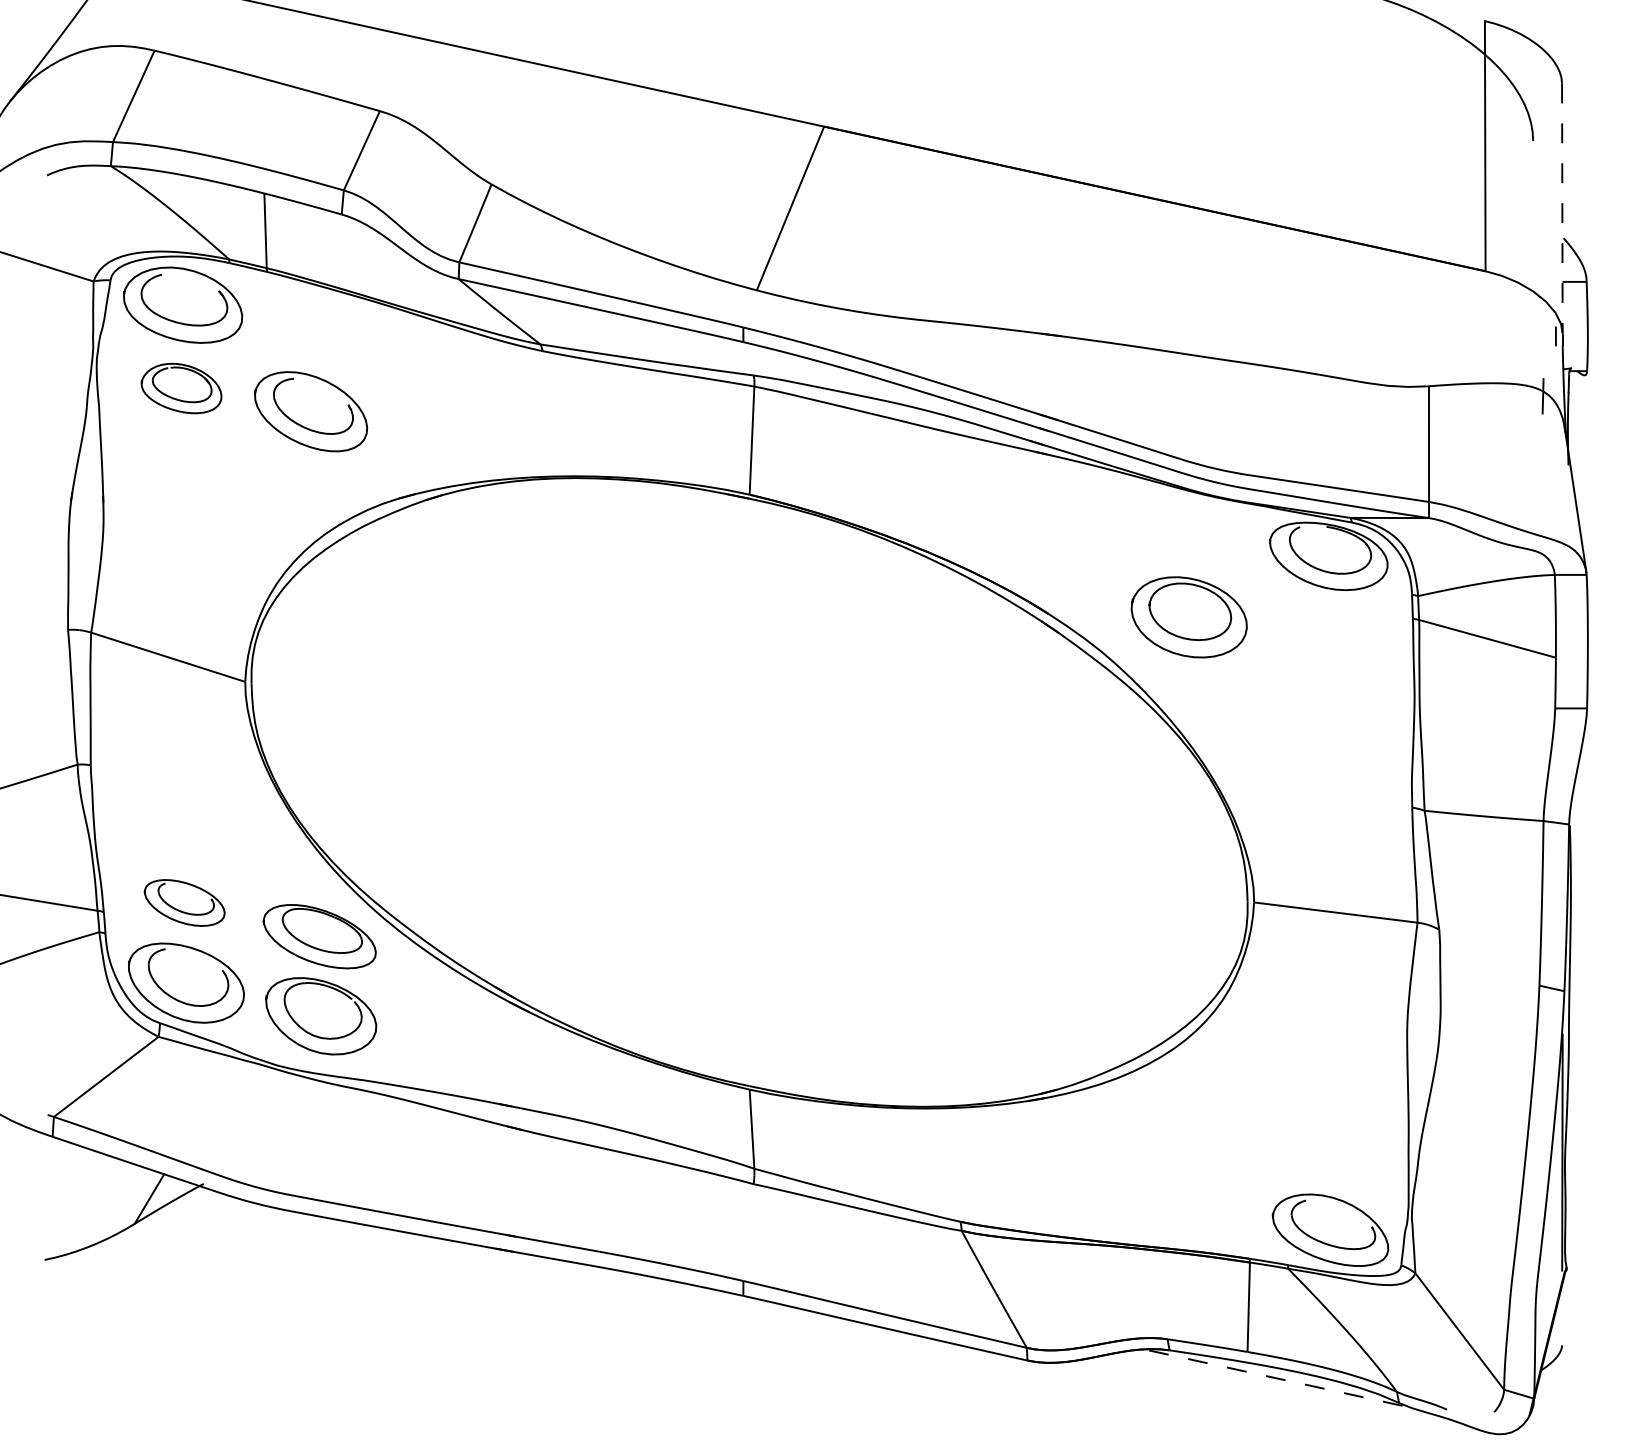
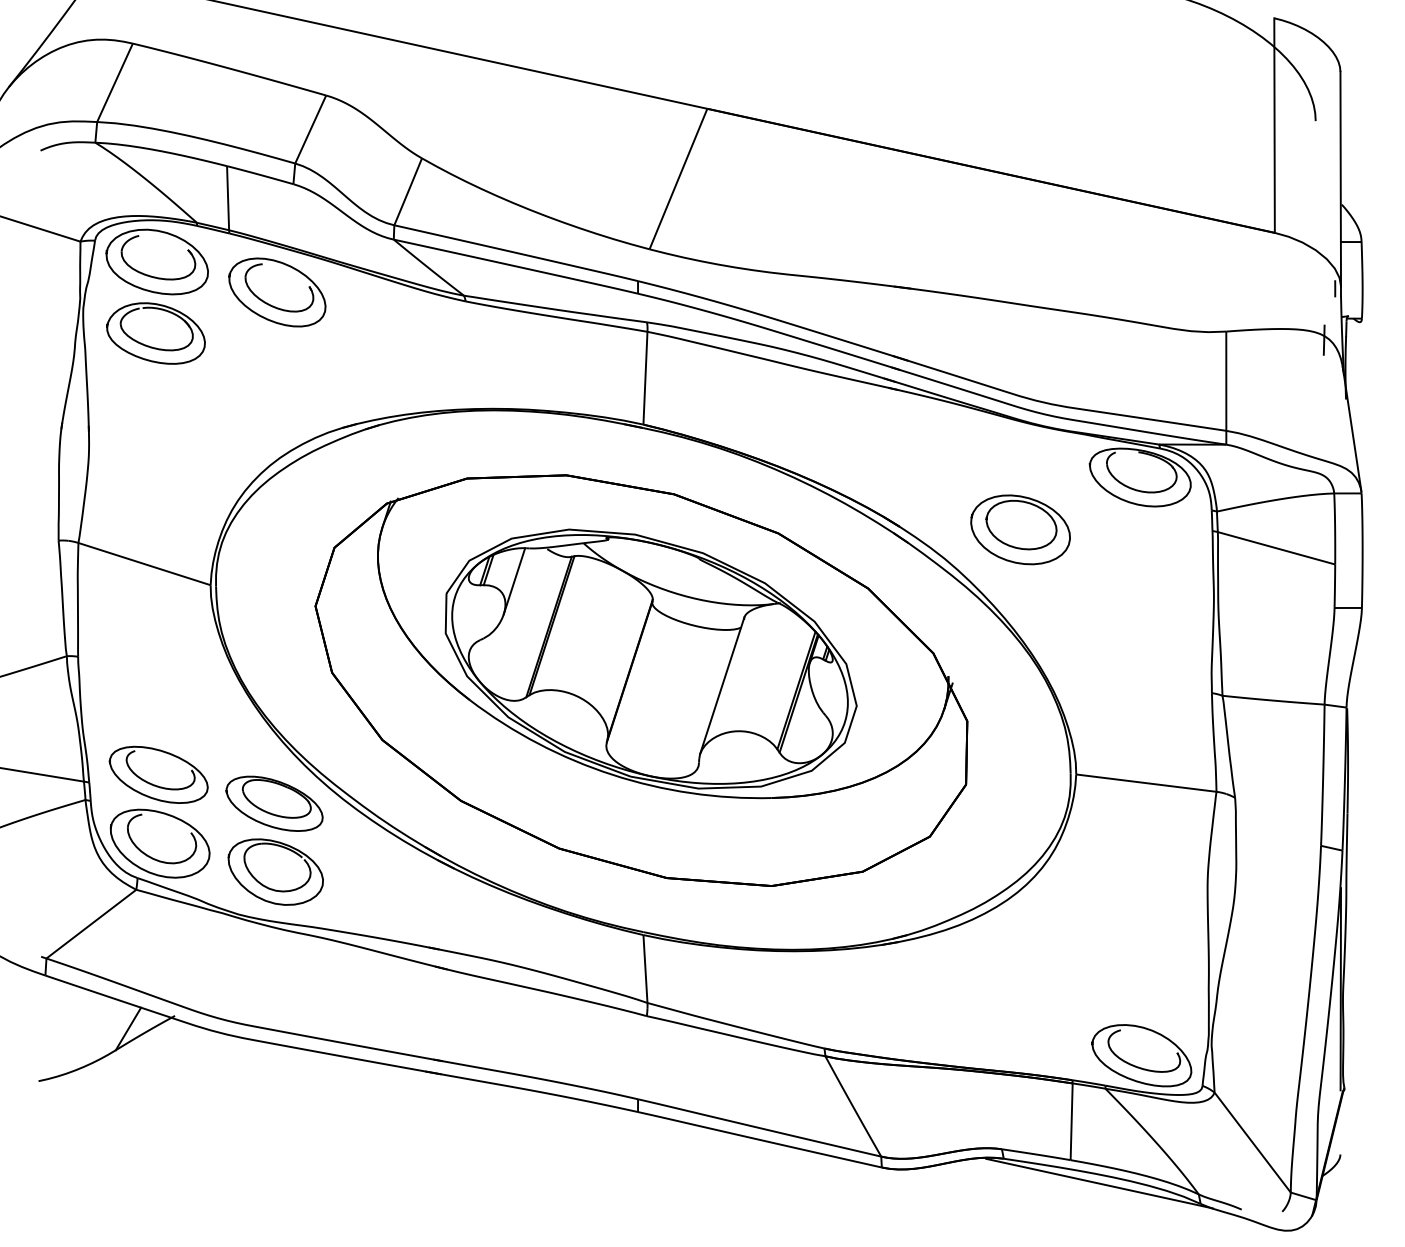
line: (1562, 209) -> (1340, 179), dashed -> solid
part: (181, 388) -> (155, 333), size x1.43
part: (311, 411) -> (277, 292), moved
part: (747, 792) -> (641, 680), added
part: (184, 902) -> (158, 774), size x1.43
line: (1281, 1379) -> (1099, 1183), dashed -> solid

